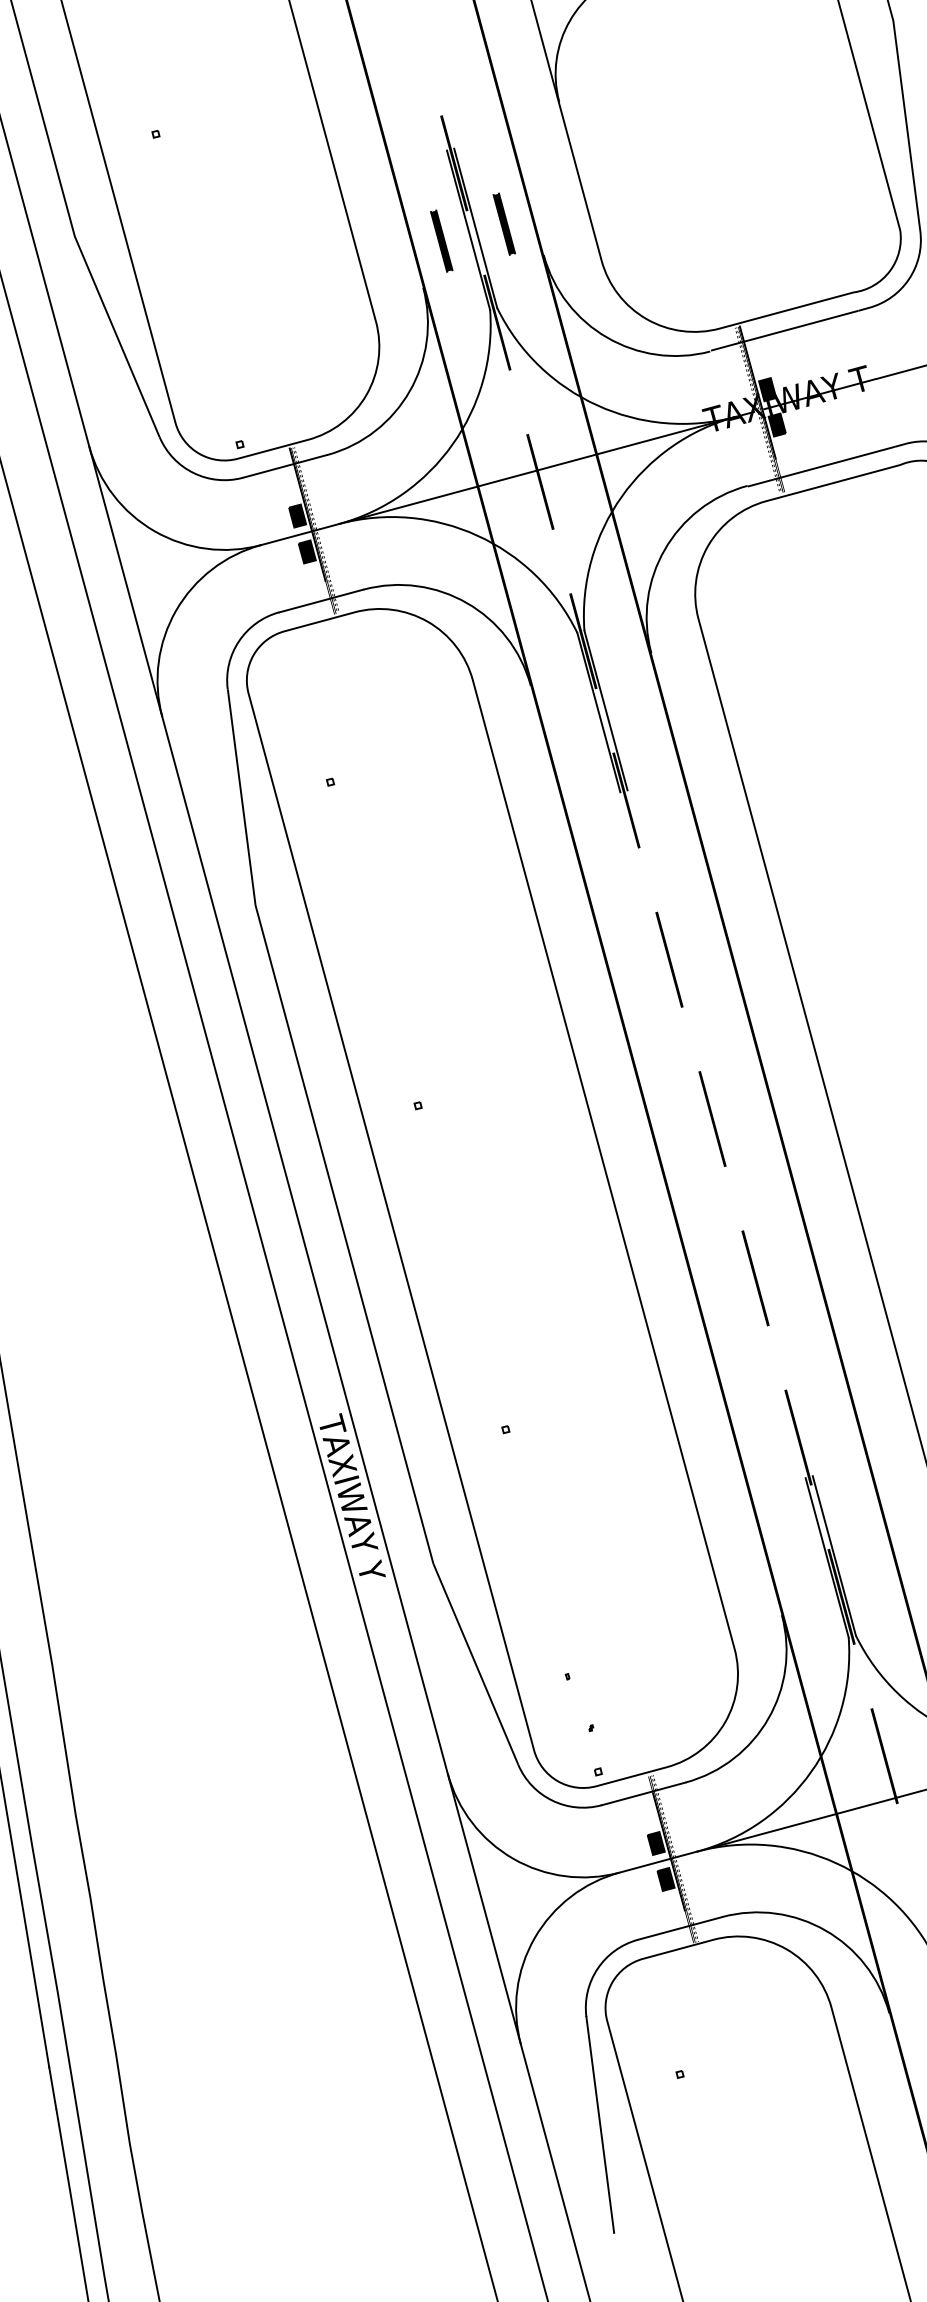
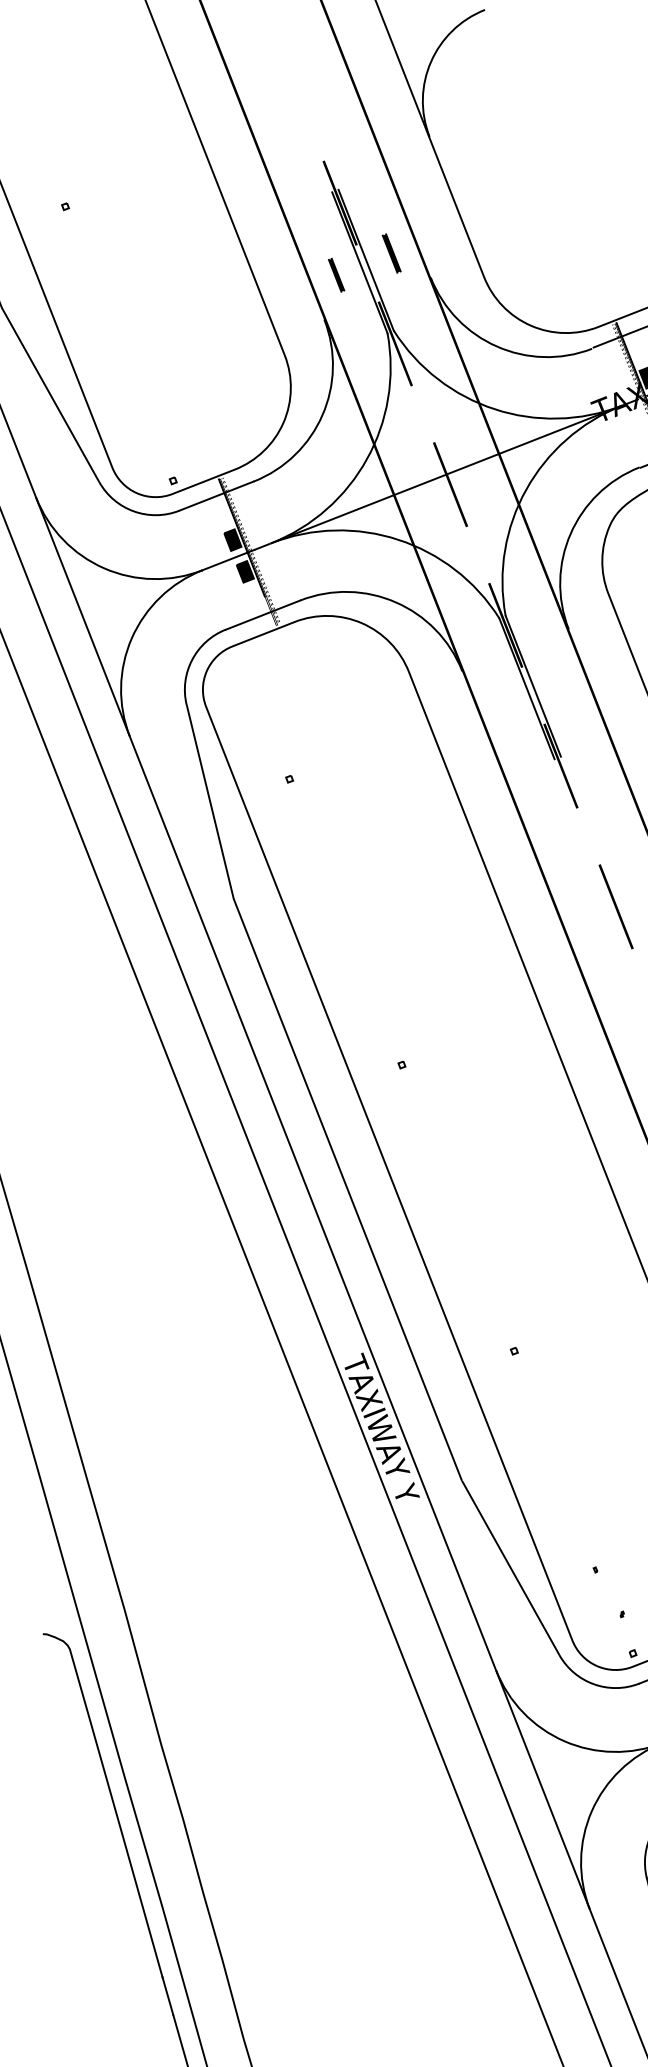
part: (503, 223) -> (390, 253), size x0.7
part: (441, 240) -> (336, 274), size x0.6

